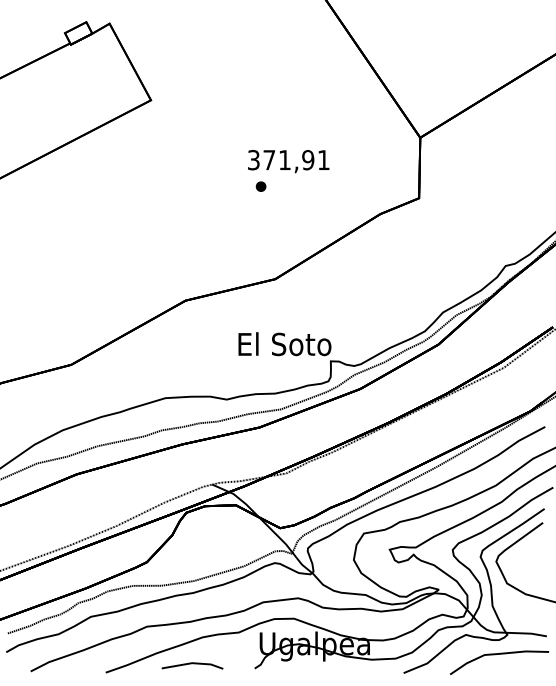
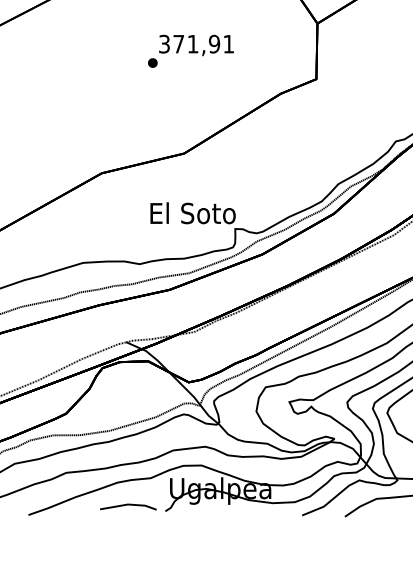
part: (260, 186) -> (152, 62), moved
line: (192, 664) -> (128, 505), moved

